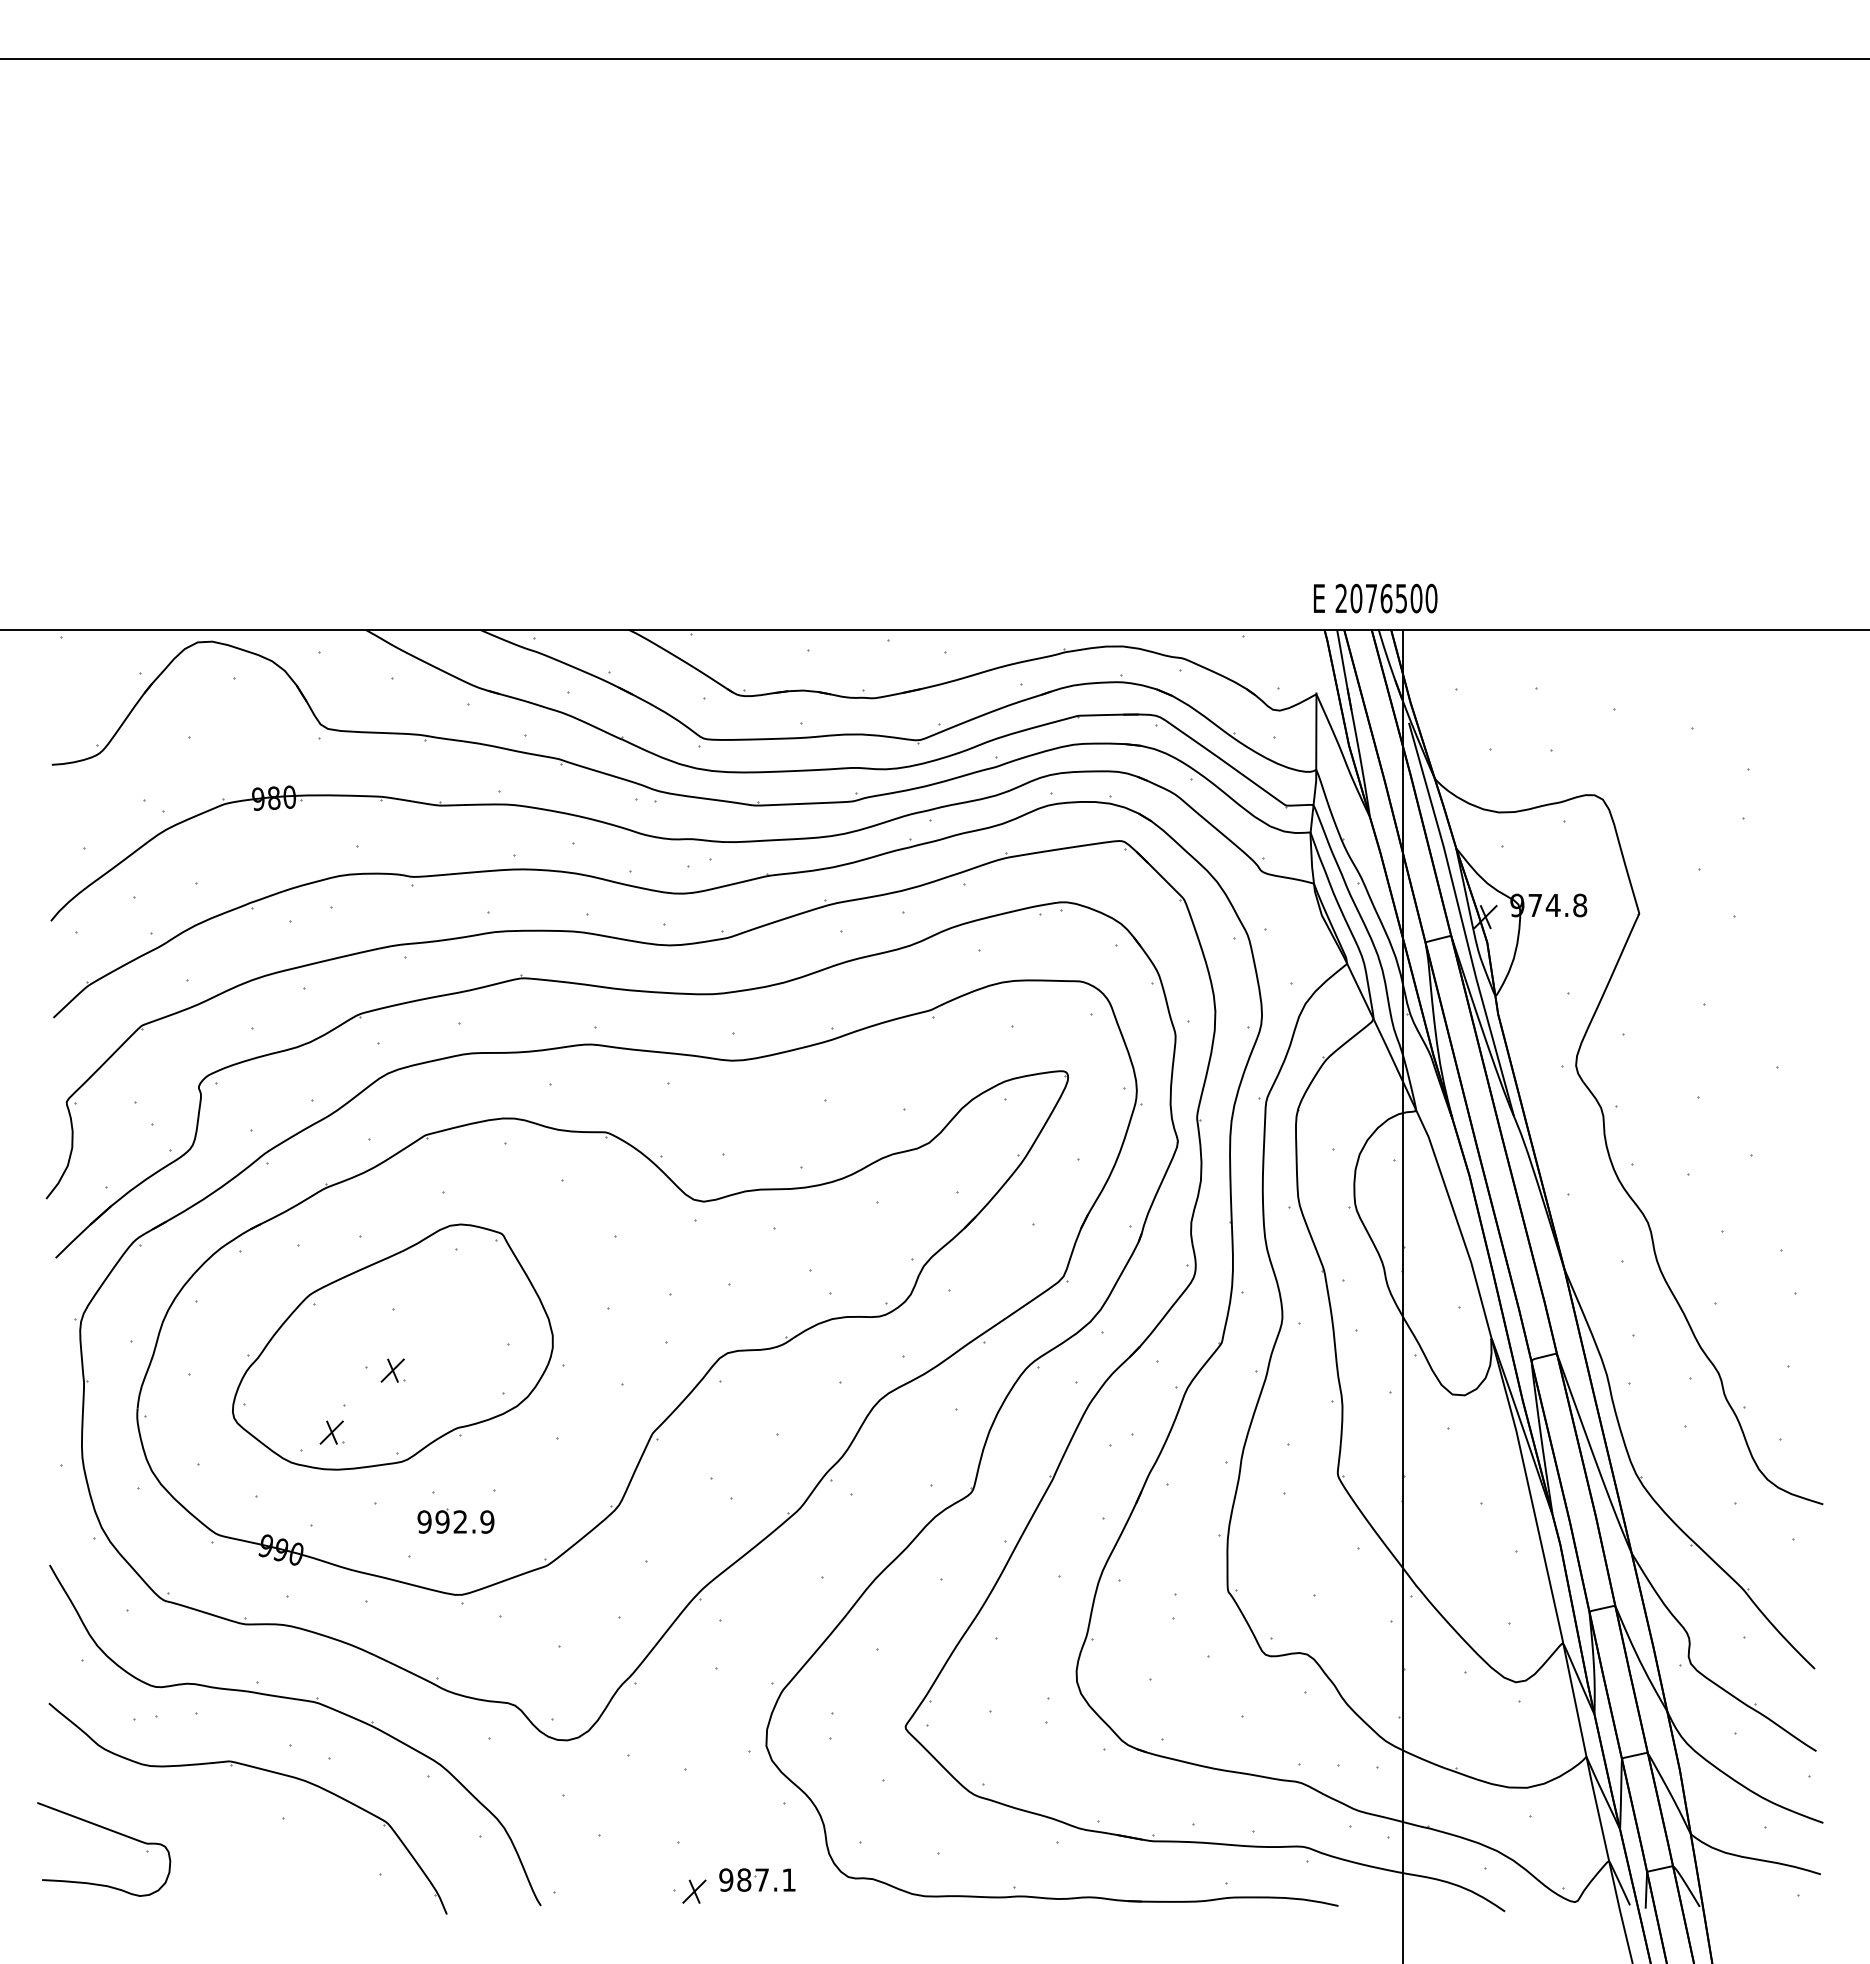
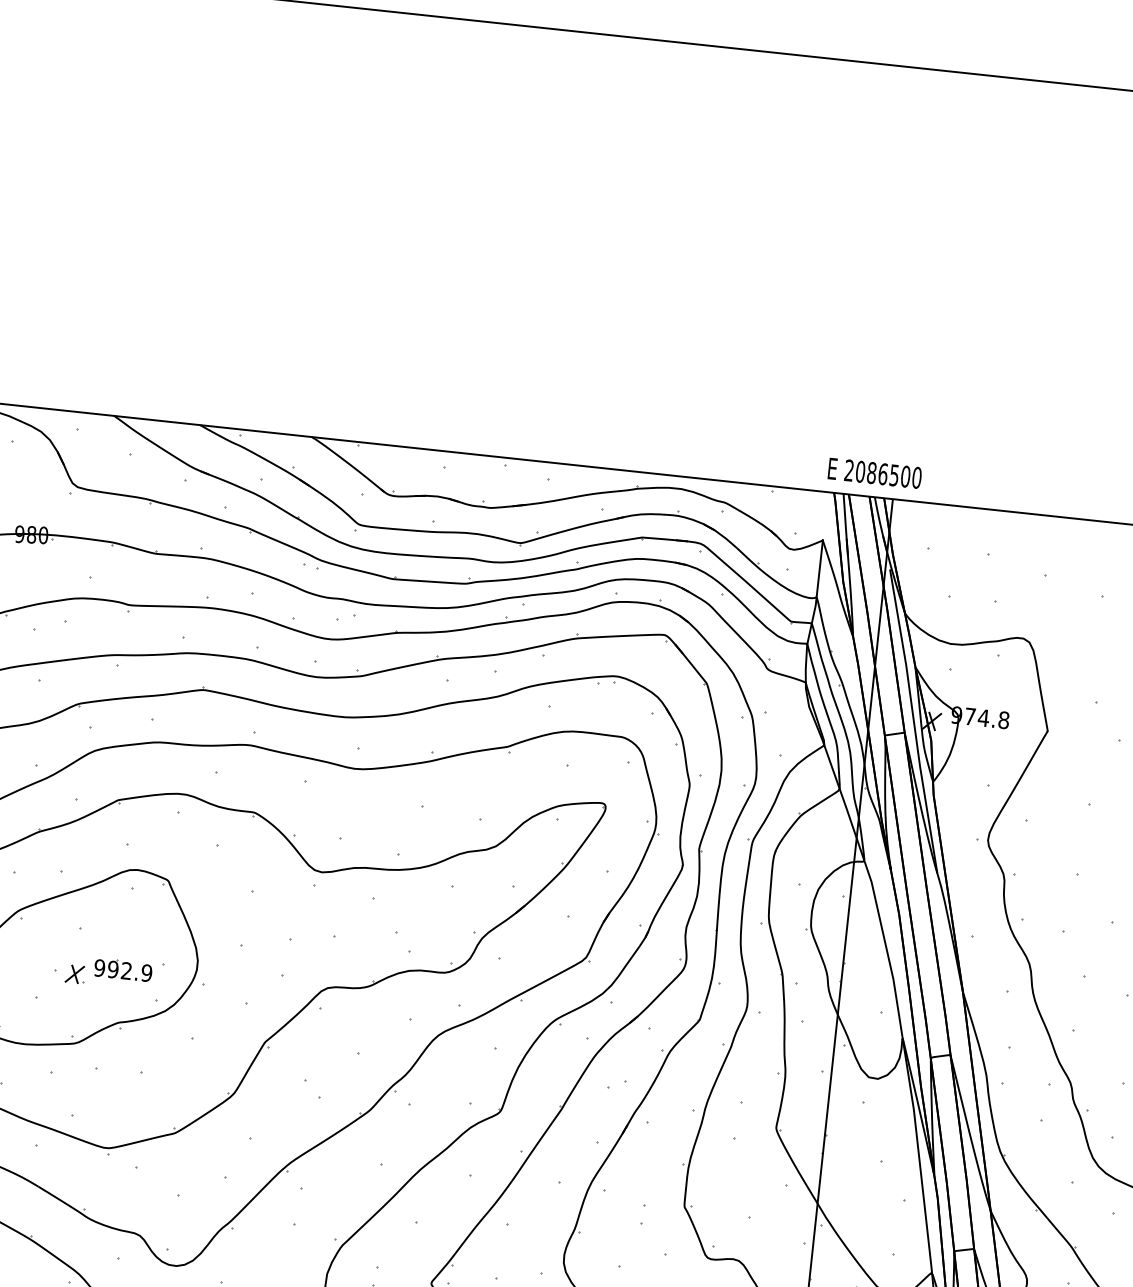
text: (1371, 598) -> (871, 472), 2076500 -> 2086500
part: (331, 1432) -> (23, 1015), removed
part: (455, 1520) -> (123, 969), moved

